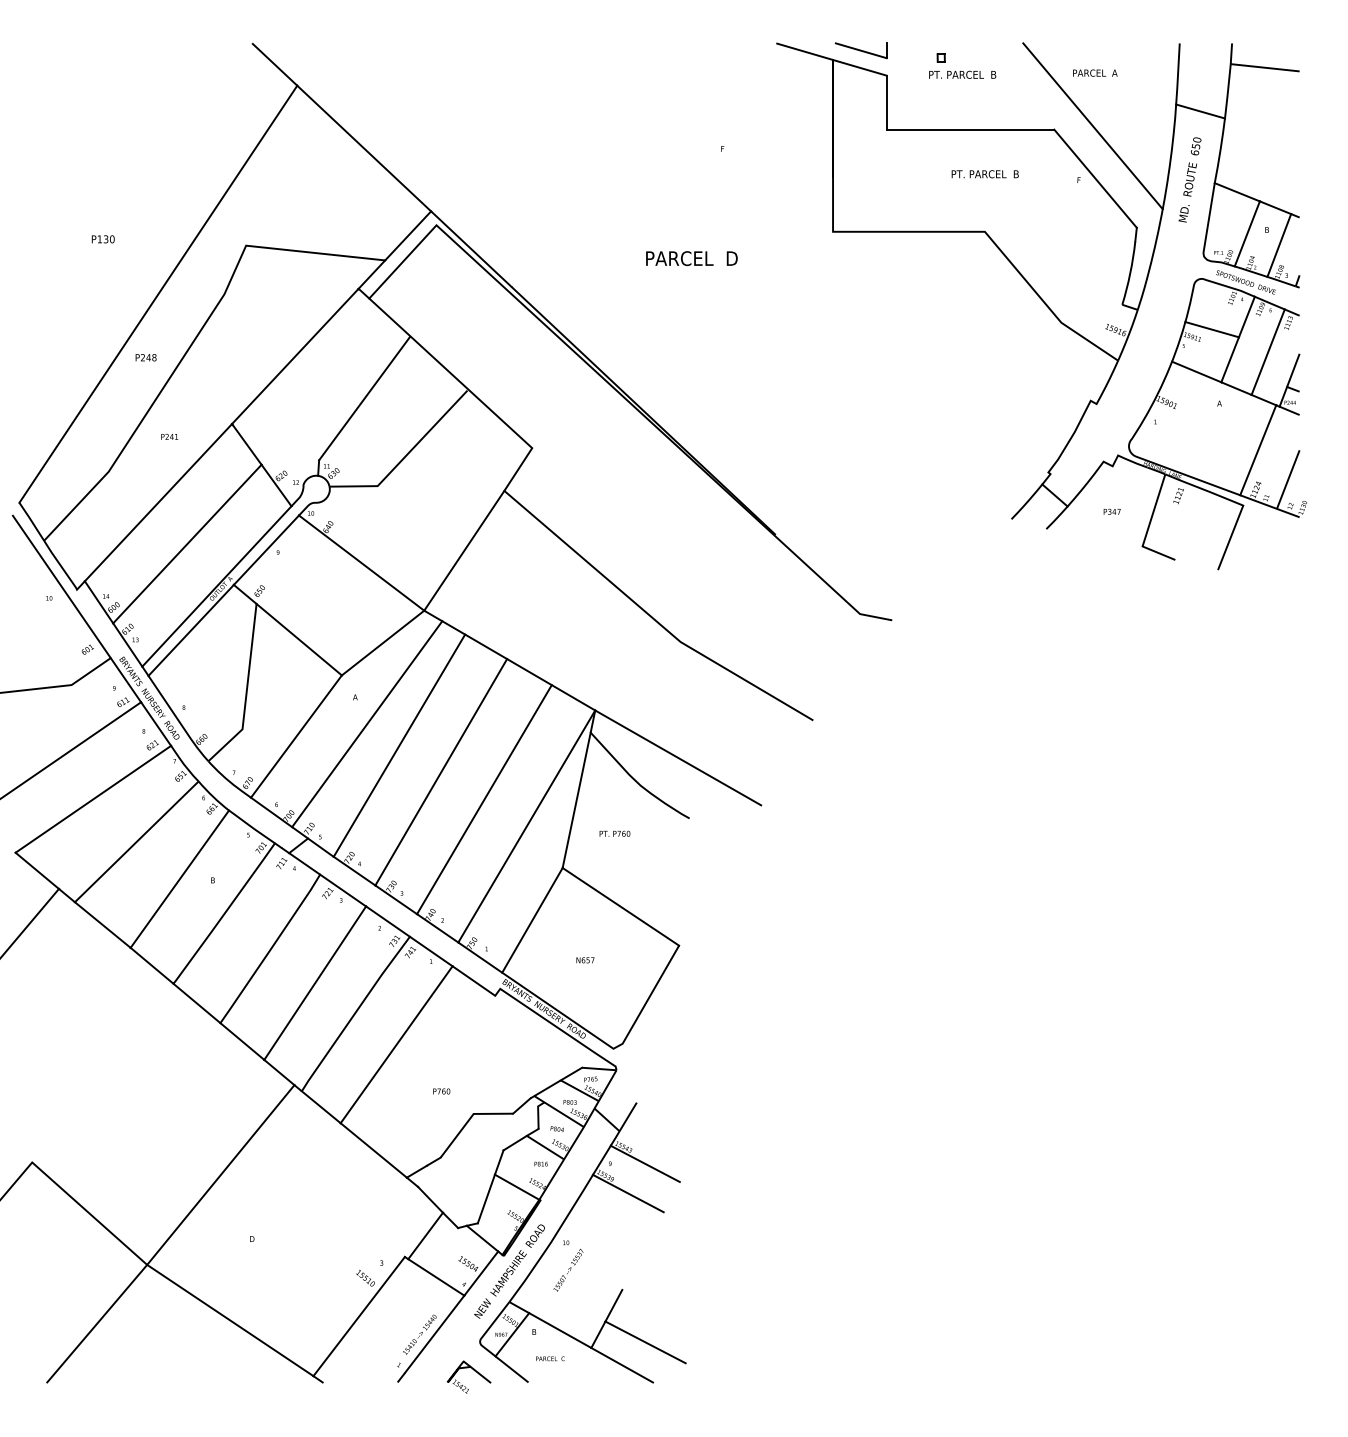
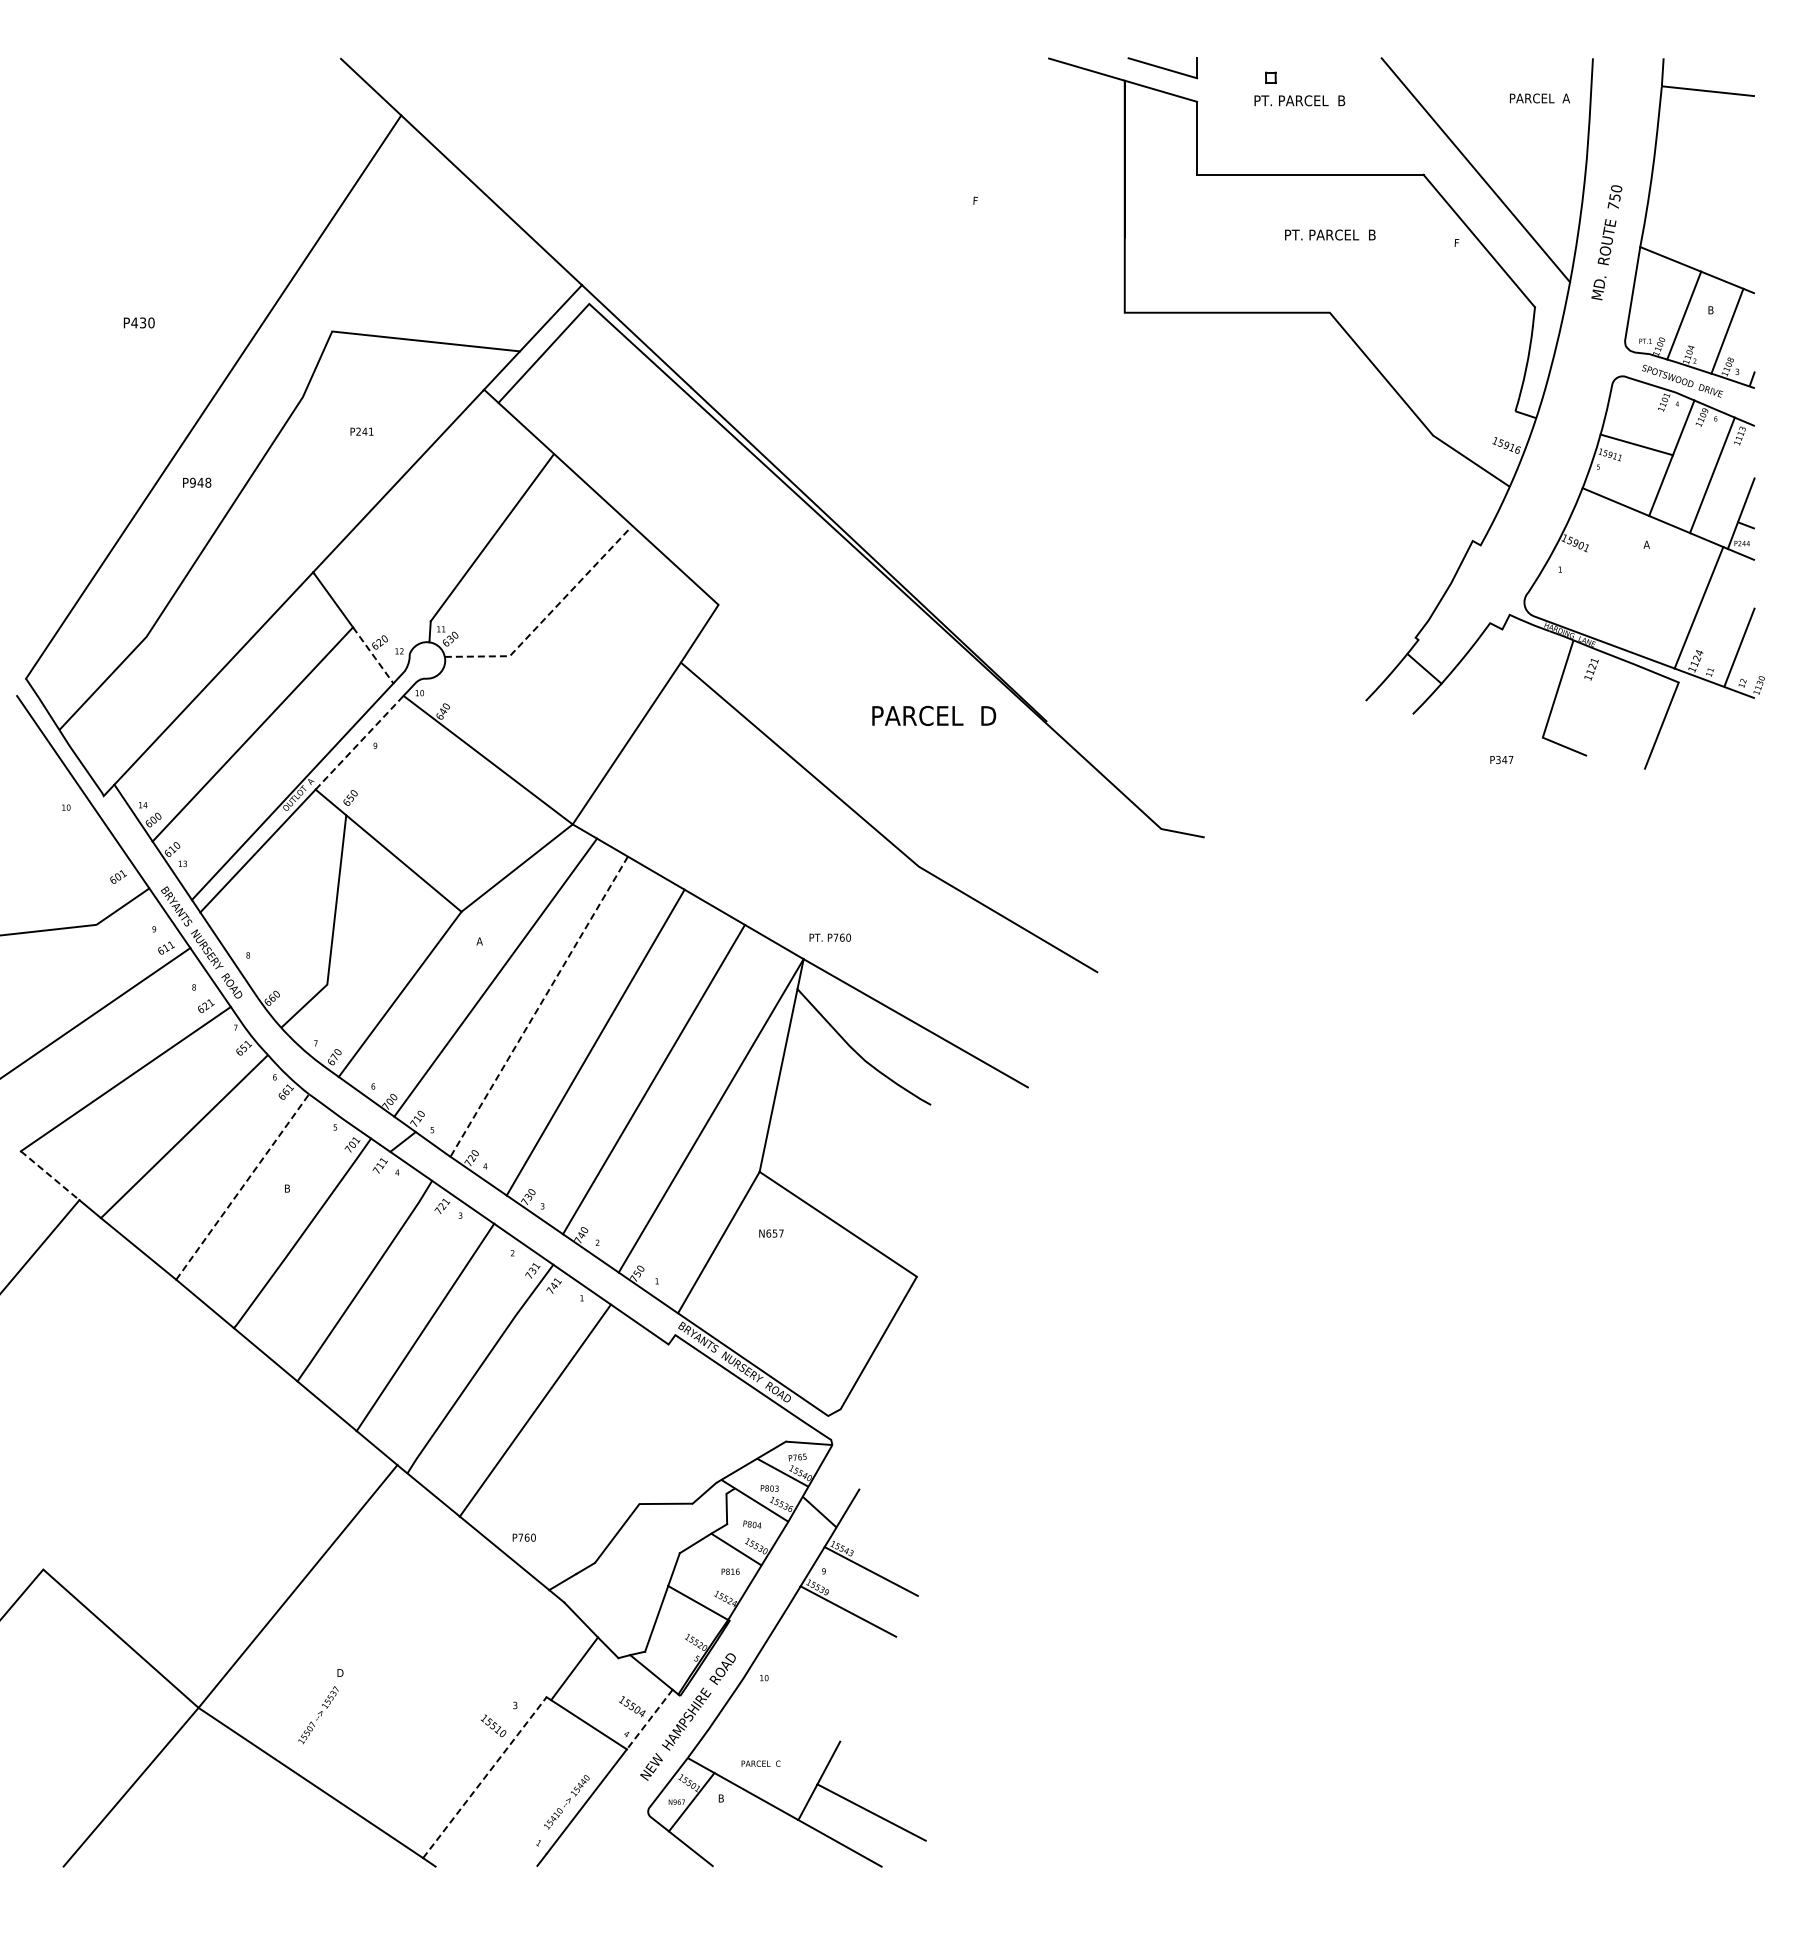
text: (1094, 73) -> (1539, 98), moved
line: (1200, 110) -> (1621, 149), removed
text: (1194, 152) -> (1613, 205), 650 -> 750
text: (99, 239) -> (134, 322), P130 -> P430
text: (692, 258) -> (934, 715), moved
text: (142, 357) -> (192, 482), P248 -> P948
text: (169, 436) -> (361, 431), moved
line: (406, 455) -> (548, 615), solid -> dashed
line: (276, 485) -> (373, 655), solid -> dashed
text: (1112, 511) -> (1501, 759), moved
line: (266, 550) -> (359, 742), solid -> dashed
line: (398, 746) -> (538, 1007), solid -> dashed
text: (614, 833) -> (829, 937), moved
line: (37, 871) -> (50, 1176), solid -> dashed
line: (179, 878) -> (242, 1186), solid -> dashed
text: (585, 960) -> (771, 1233), moved
text: (441, 1091) -> (523, 1537), moved
text: (568, 1270) -> (318, 1715), moved
line: (481, 1273) -> (649, 1719), solid -> dashed
line: (359, 1316) -> (485, 1777), solid -> dashed
text: (549, 1358) -> (760, 1763), moved
part: (473, 1370) -> (639, 1850), removed

